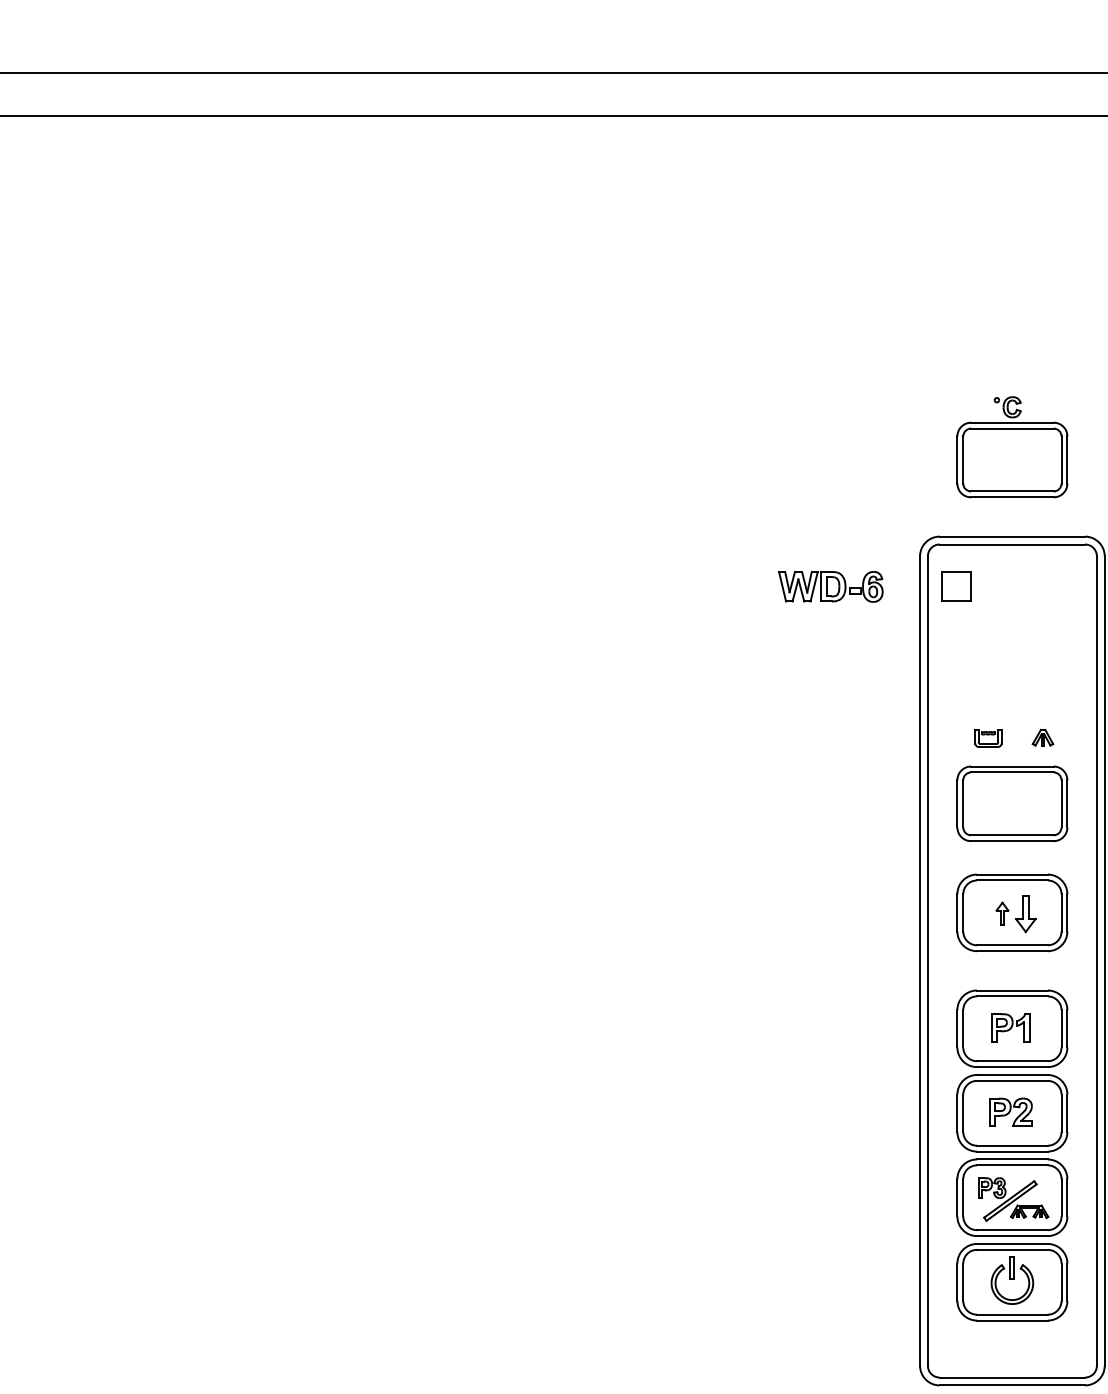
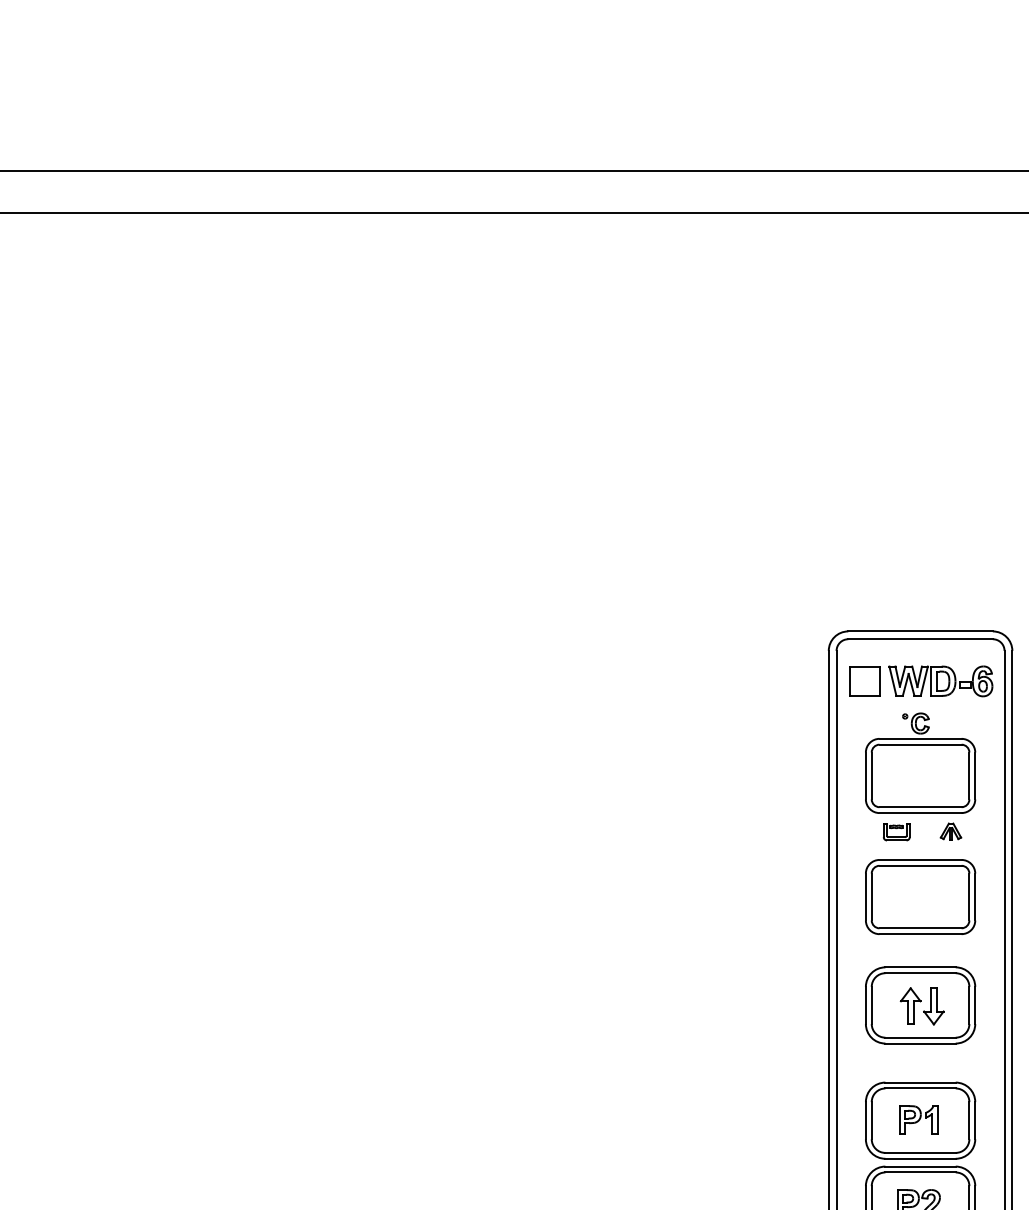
part: (1012, 447) -> (920, 763), moved
part: (830, 586) -> (940, 680), moved
part: (1002, 913) -> (910, 1006), size x1.67

